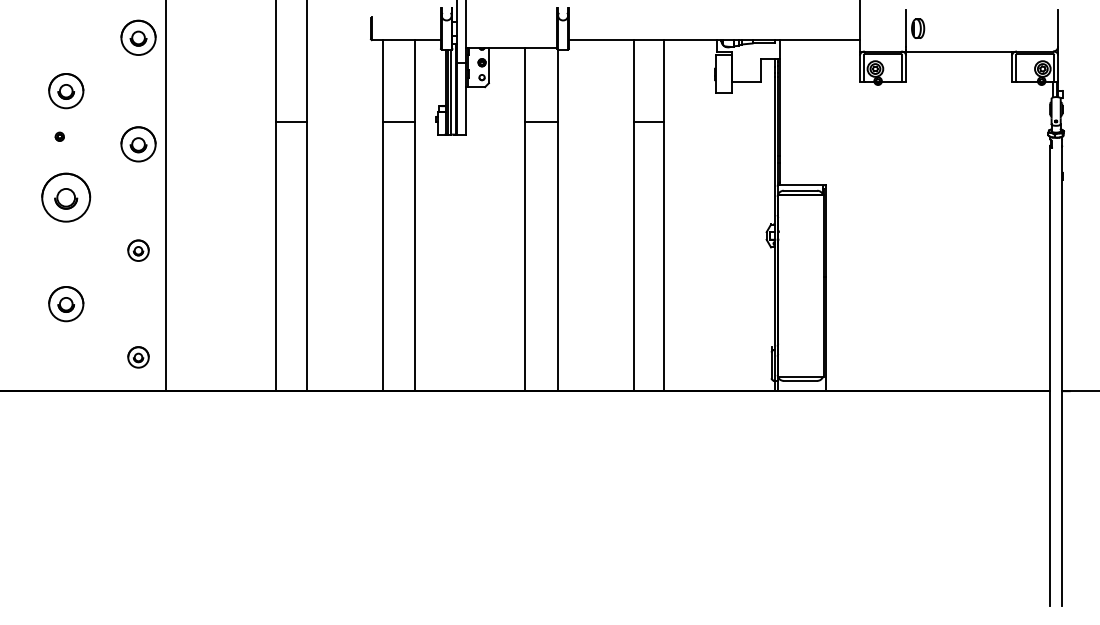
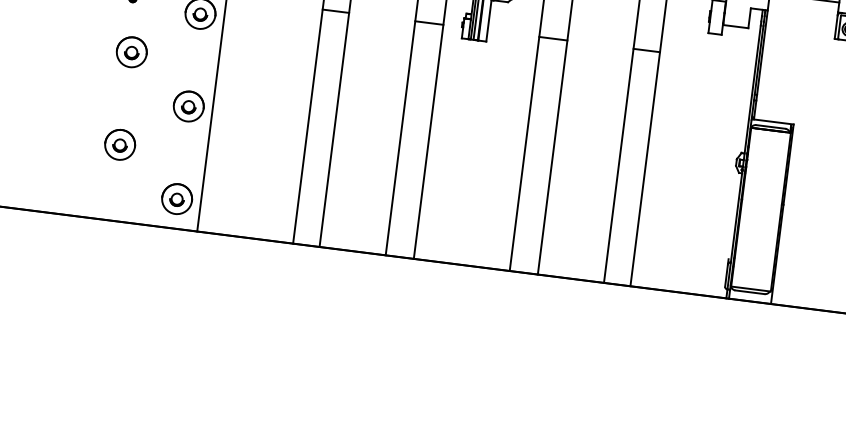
part: (66, 197) -> (132, 52), size x0.71
part: (138, 250) -> (188, 106), size x1.67
part: (138, 357) -> (177, 199), size x1.67

